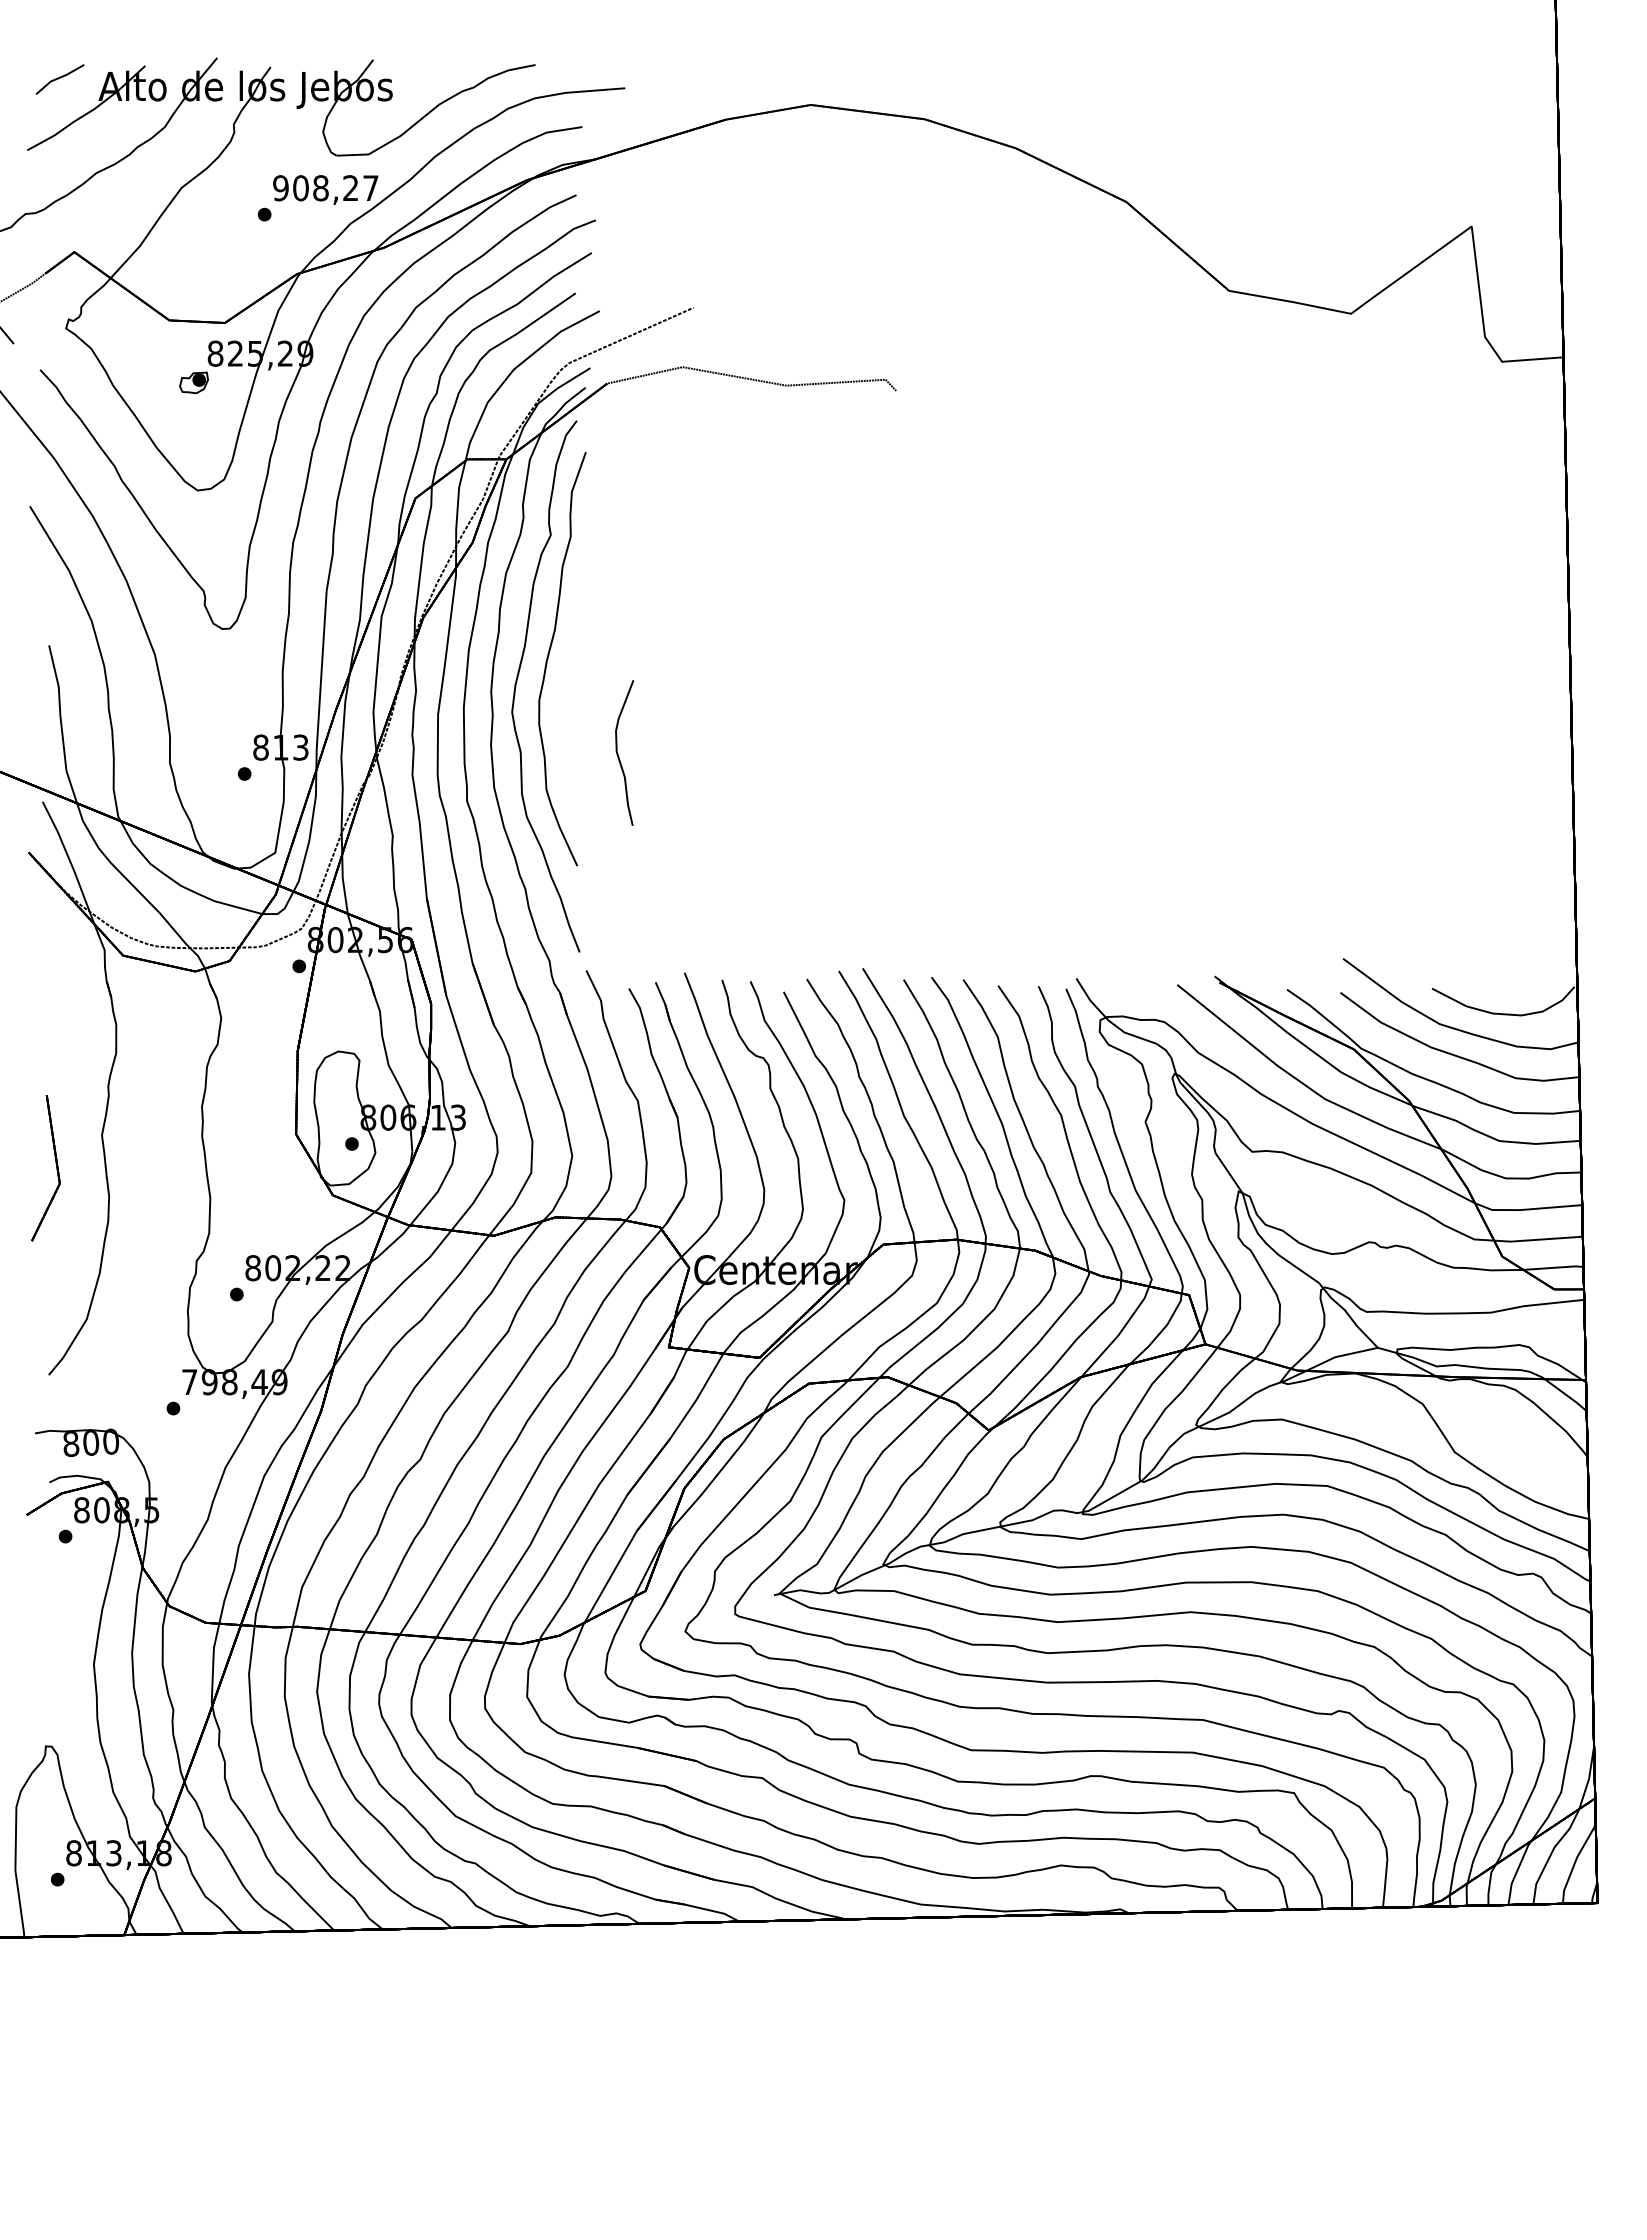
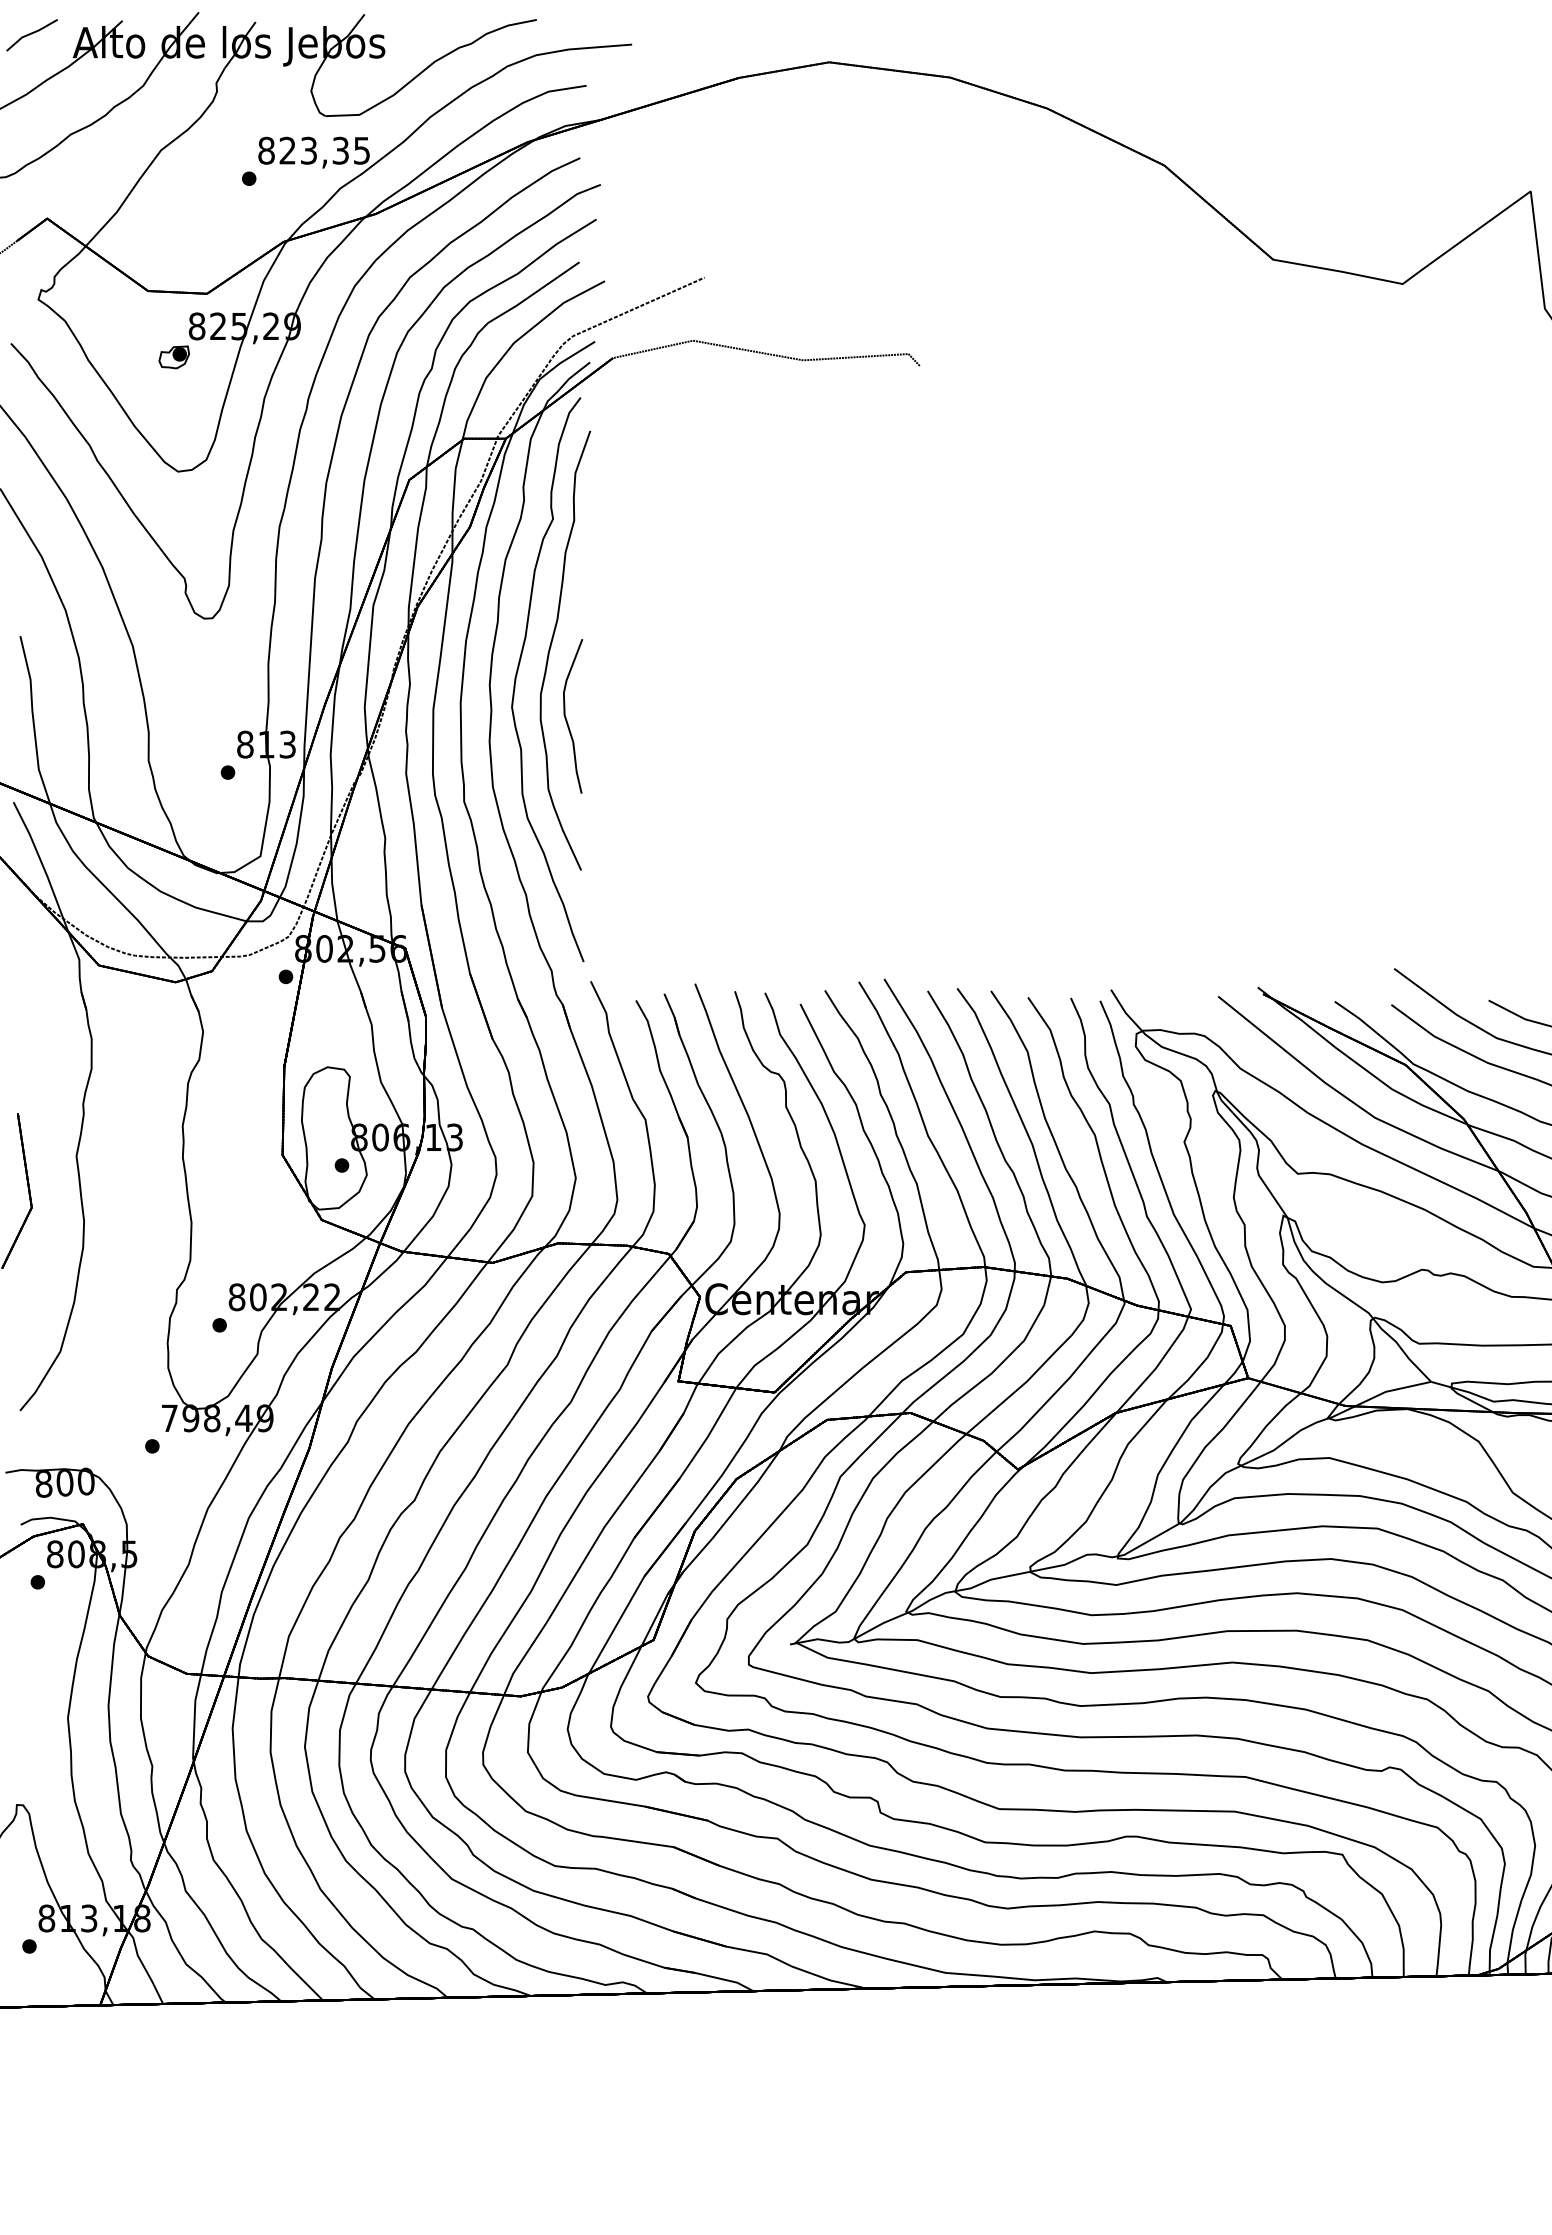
text: (325, 188) -> (313, 151), 908,27 -> 823,35
part: (618, 753) -> (566, 716), moved

